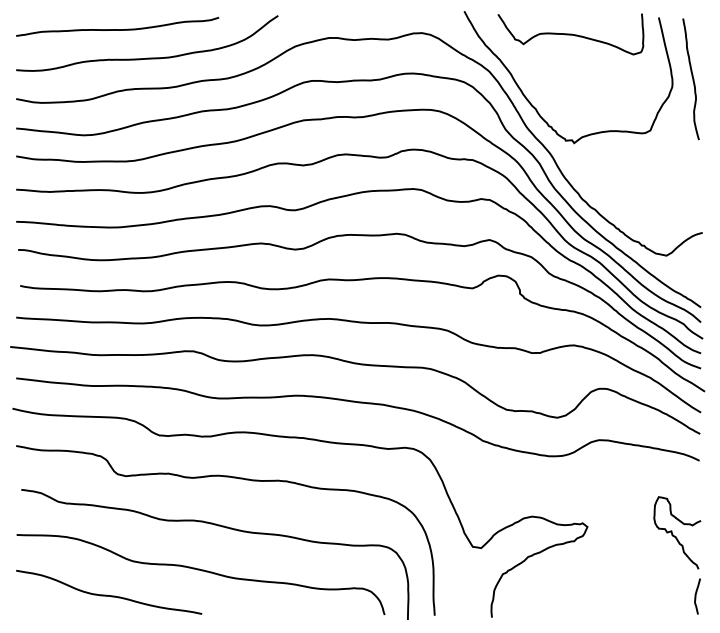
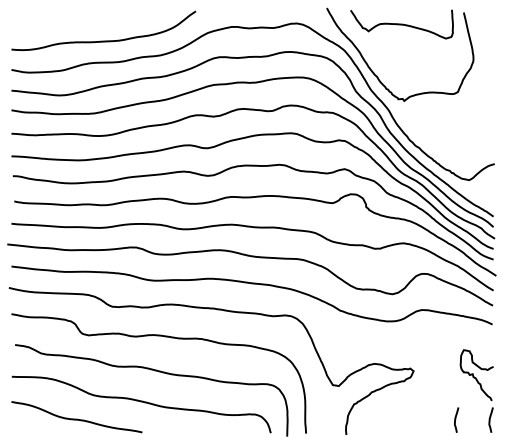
curve: (117, 29) -> (82, 20), removed
curve: (692, 79) -> (487, 56), removed
curve: (647, 596) -> (455, 420), added

